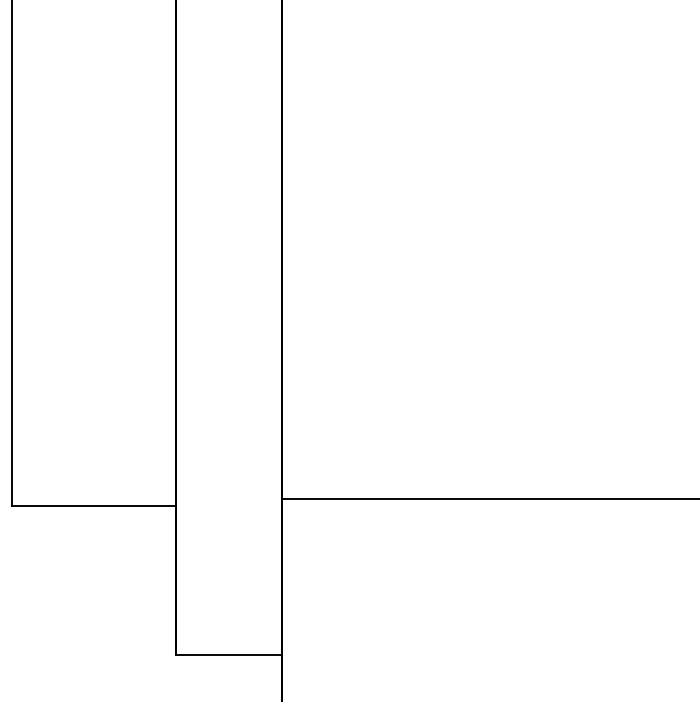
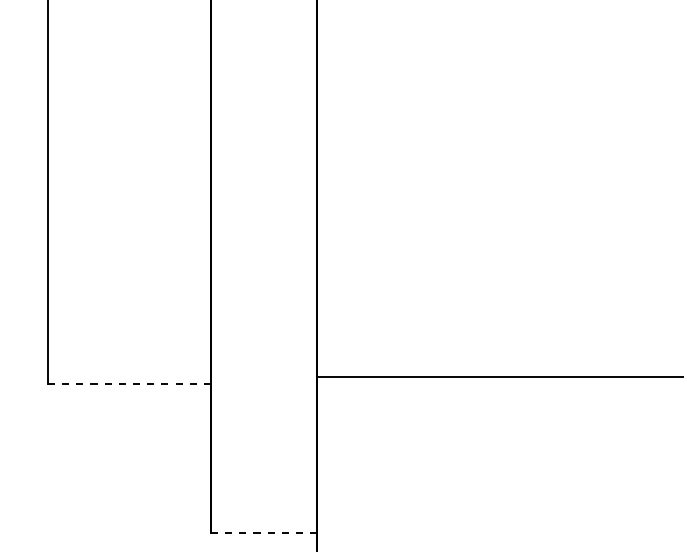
line: (94, 506) -> (129, 384), solid -> dashed
line: (229, 655) -> (264, 533), solid -> dashed

